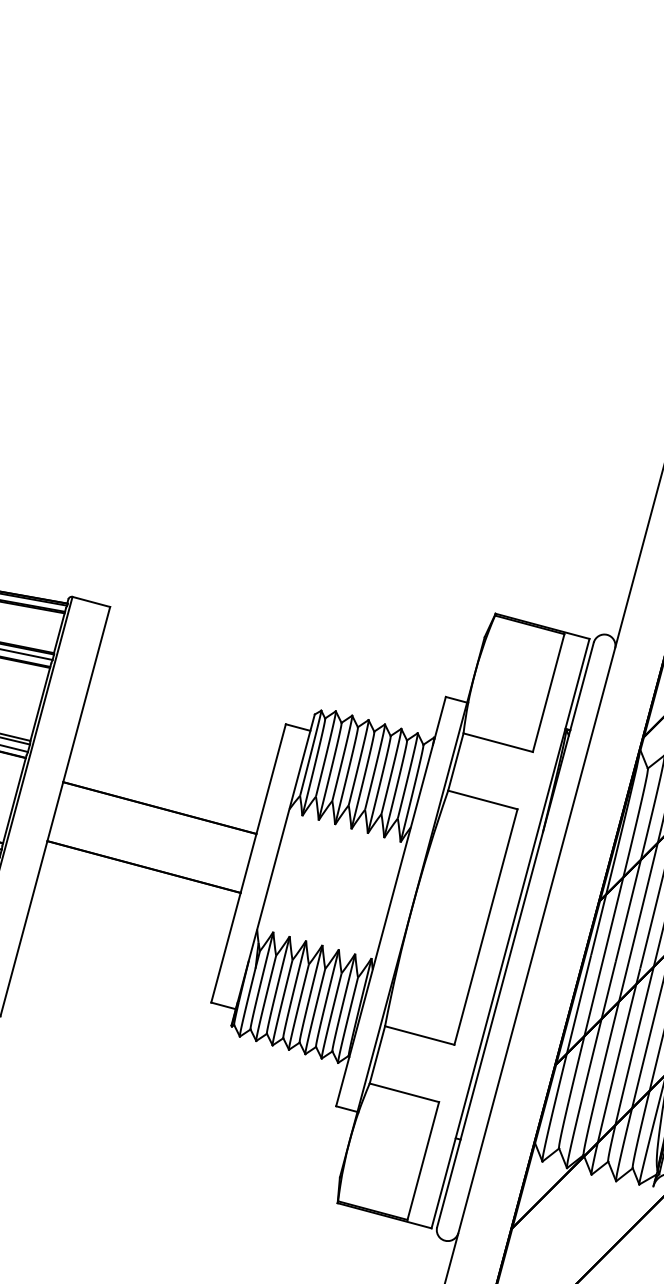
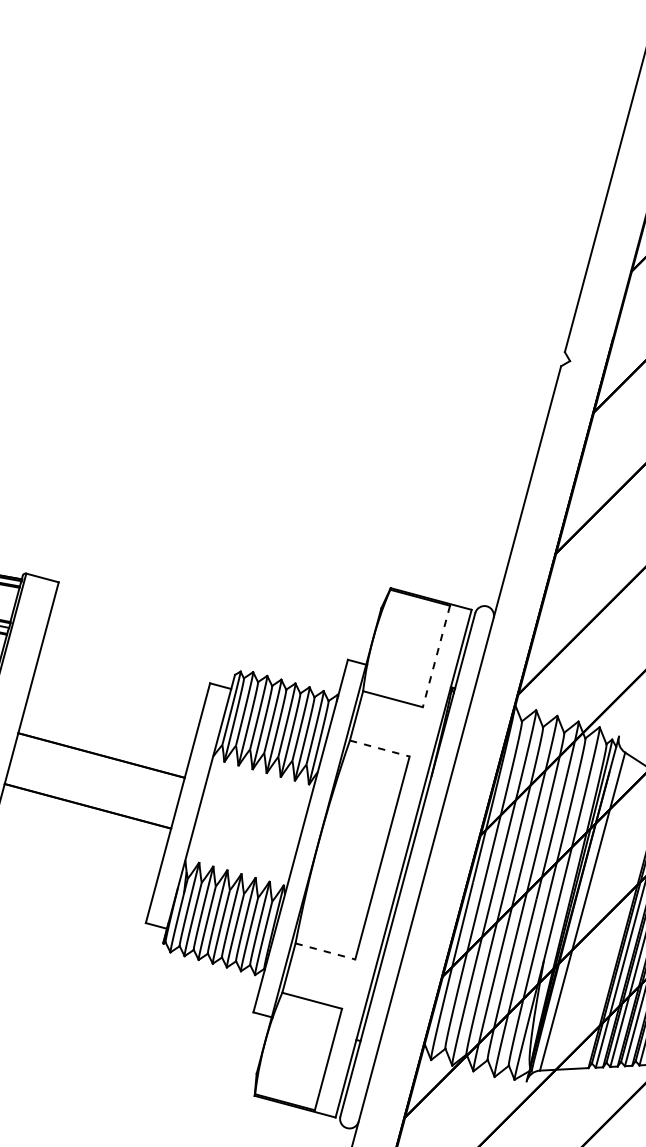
line: (548, 693) -> (436, 656), solid -> dashed
line: (482, 799) -> (379, 748), solid -> dashed
line: (419, 1035) -> (325, 951), solid -> dashed

